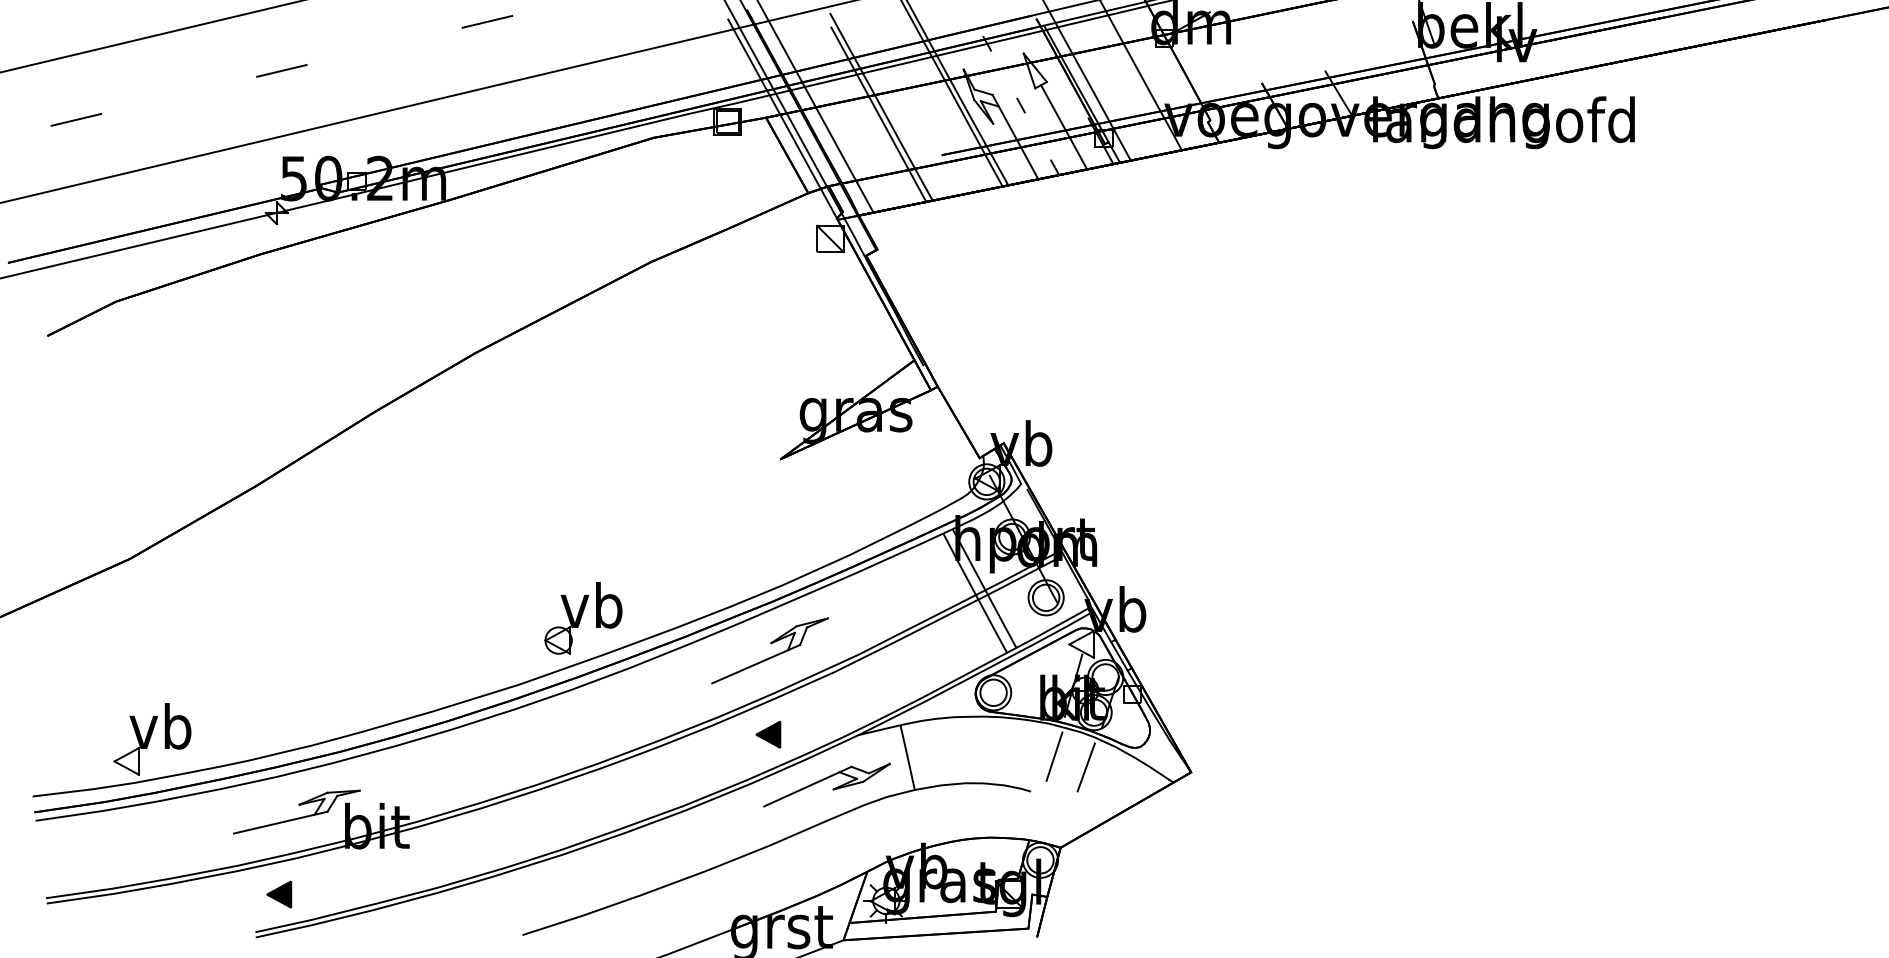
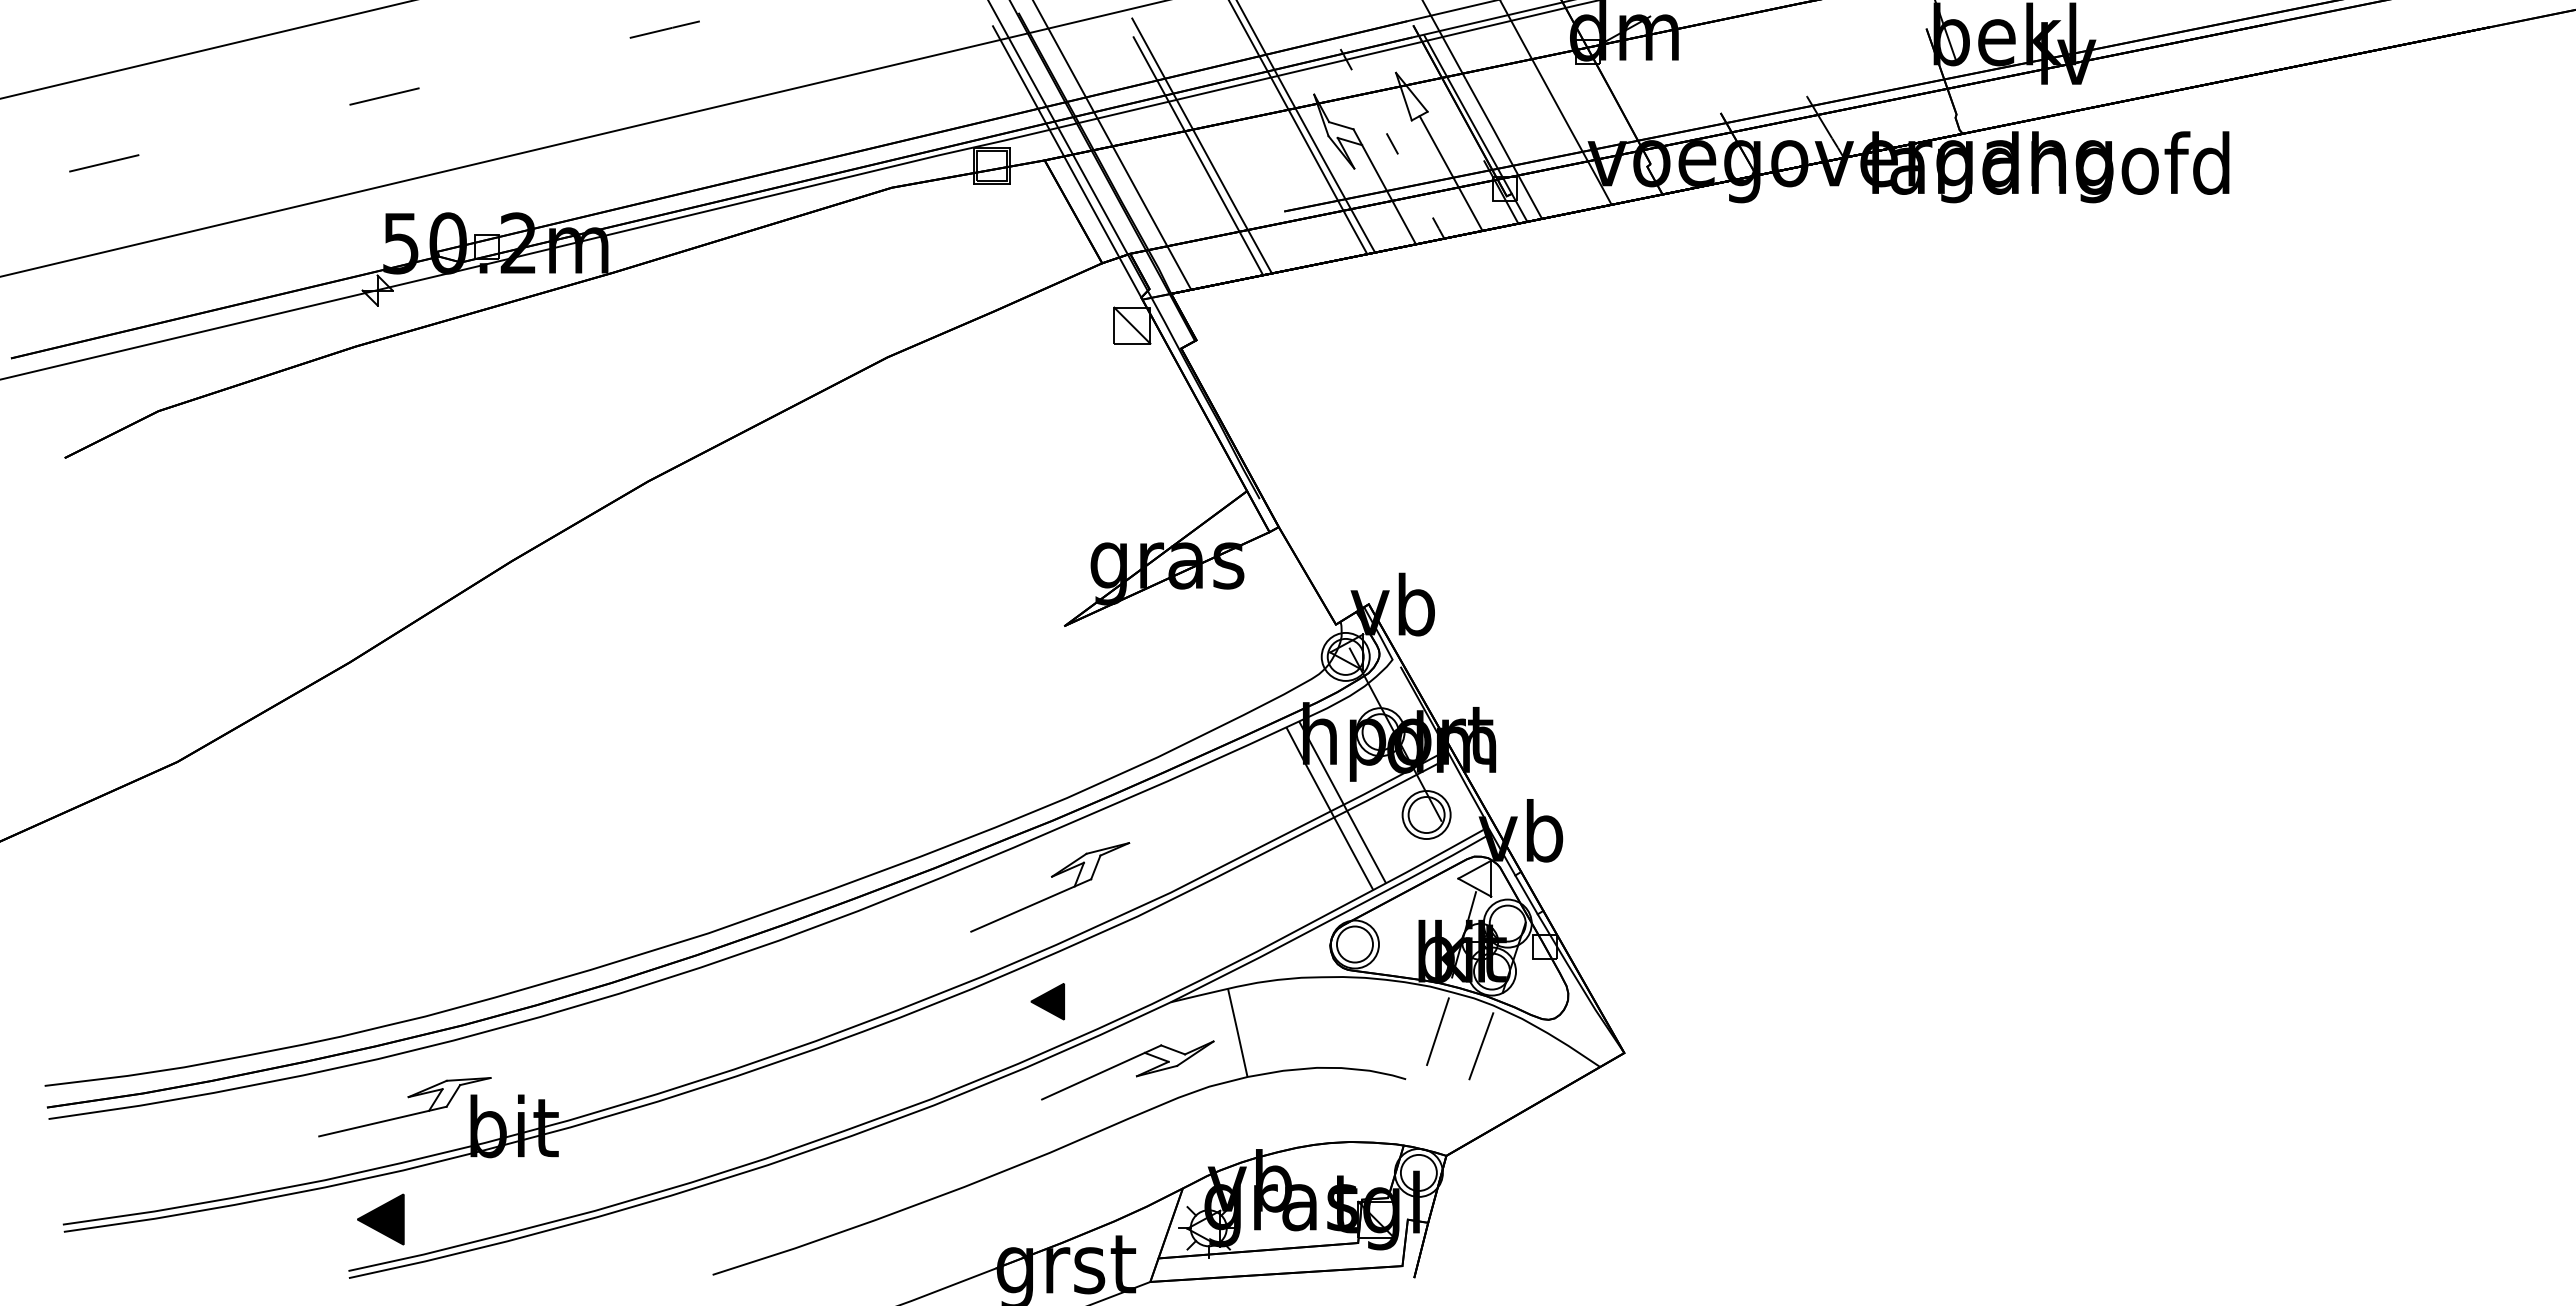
part: (583, 617) -> (795, 842), removed
part: (152, 738) -> (208, 1007), removed
part: (278, 894) -> (380, 1219), size x1.4

